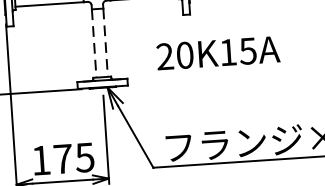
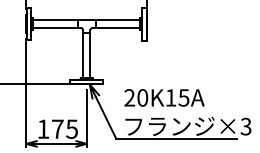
line: (94, 43) -> (83, 55), dashed -> solid
line: (105, 43) -> (90, 55), dashed -> solid
text: (218, 52) -> (164, 97), moved

